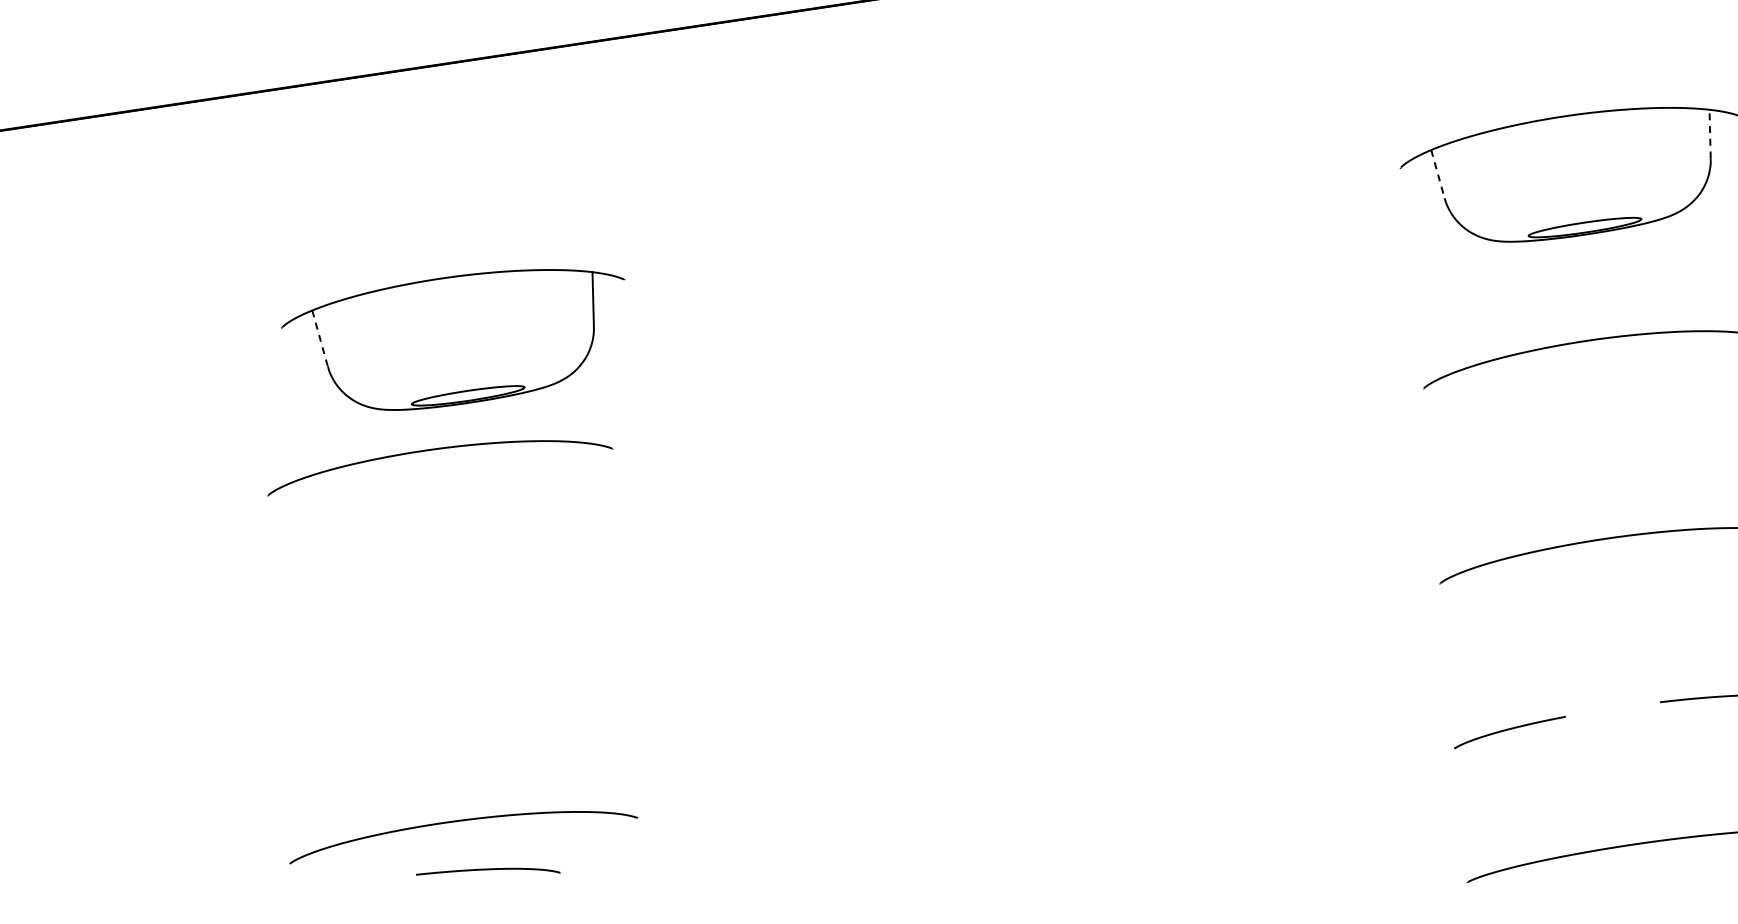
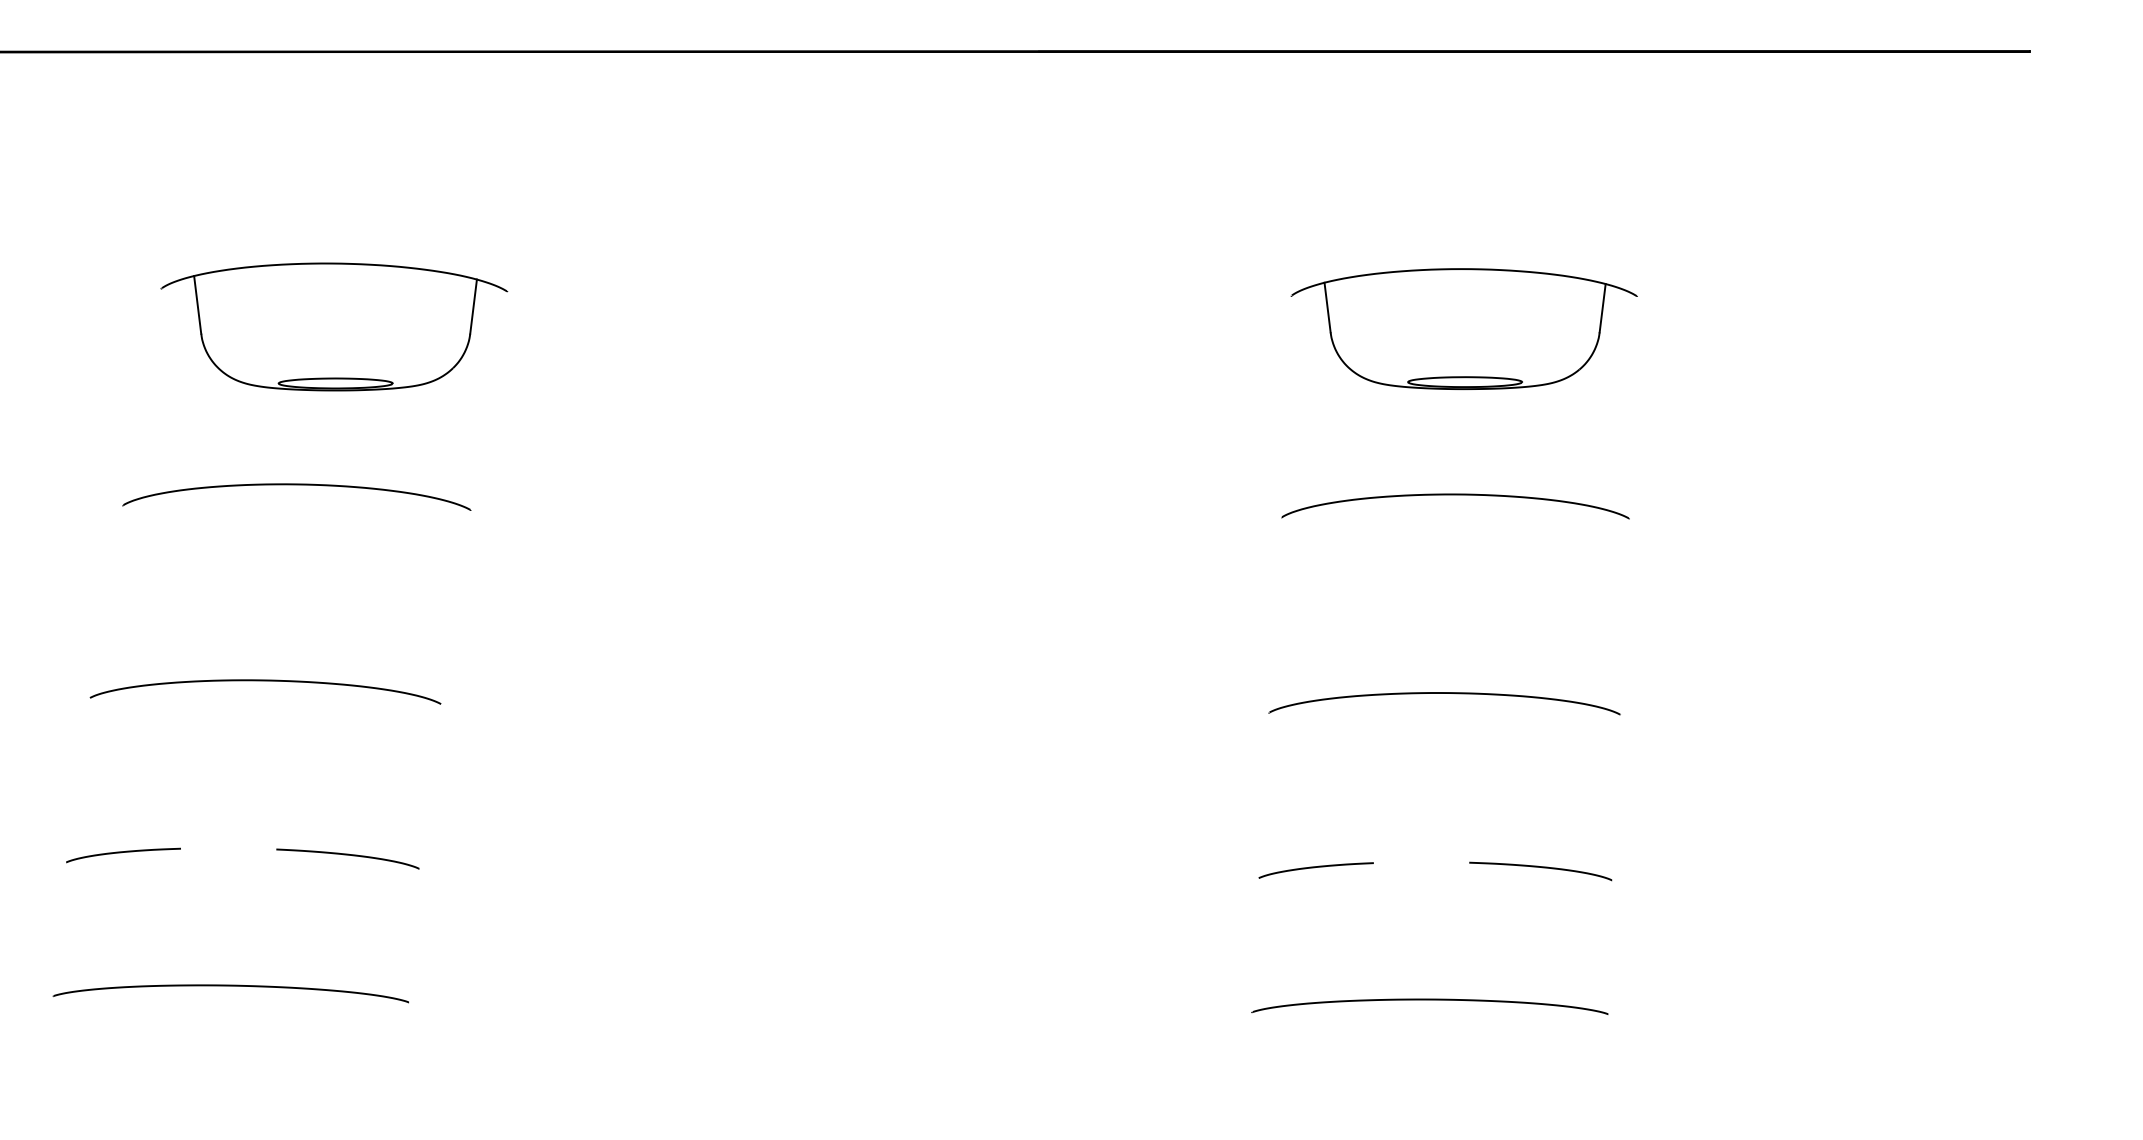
line: (1709, 133) -> (1602, 307), dashed -> solid
line: (1438, 175) -> (1327, 308), dashed -> solid
line: (319, 339) -> (197, 305), dashed -> solid
curve: (436, 450) -> (296, 485), moved
curve: (460, 821) -> (265, 681), moved
curve: (487, 870) -> (347, 855), moved
curve: (325, 892) -> (121, 853), added

